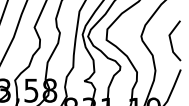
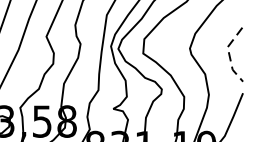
line: (170, 40) -> (229, 54), solid -> dashed

